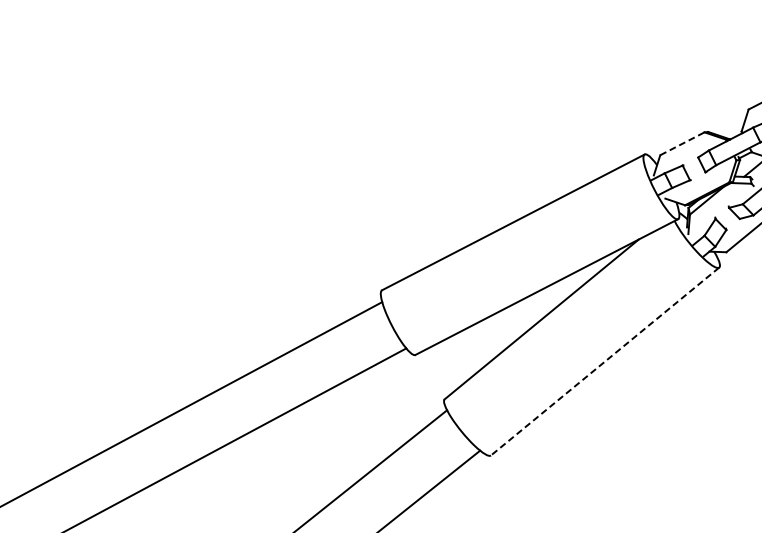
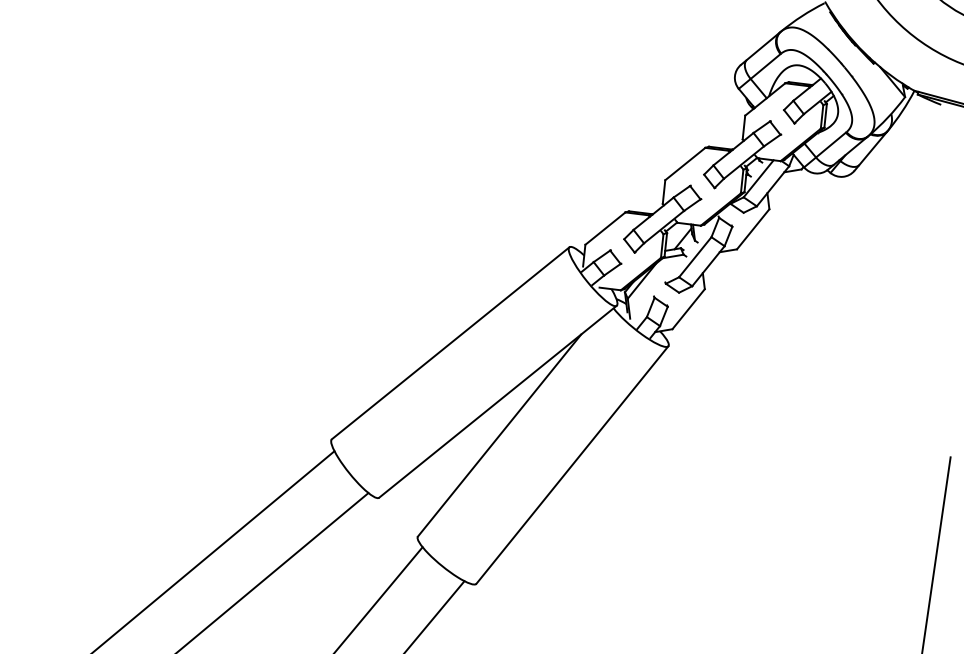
line: (682, 143) -> (605, 228), dashed -> solid
line: (605, 362) -> (572, 465), dashed -> solid

